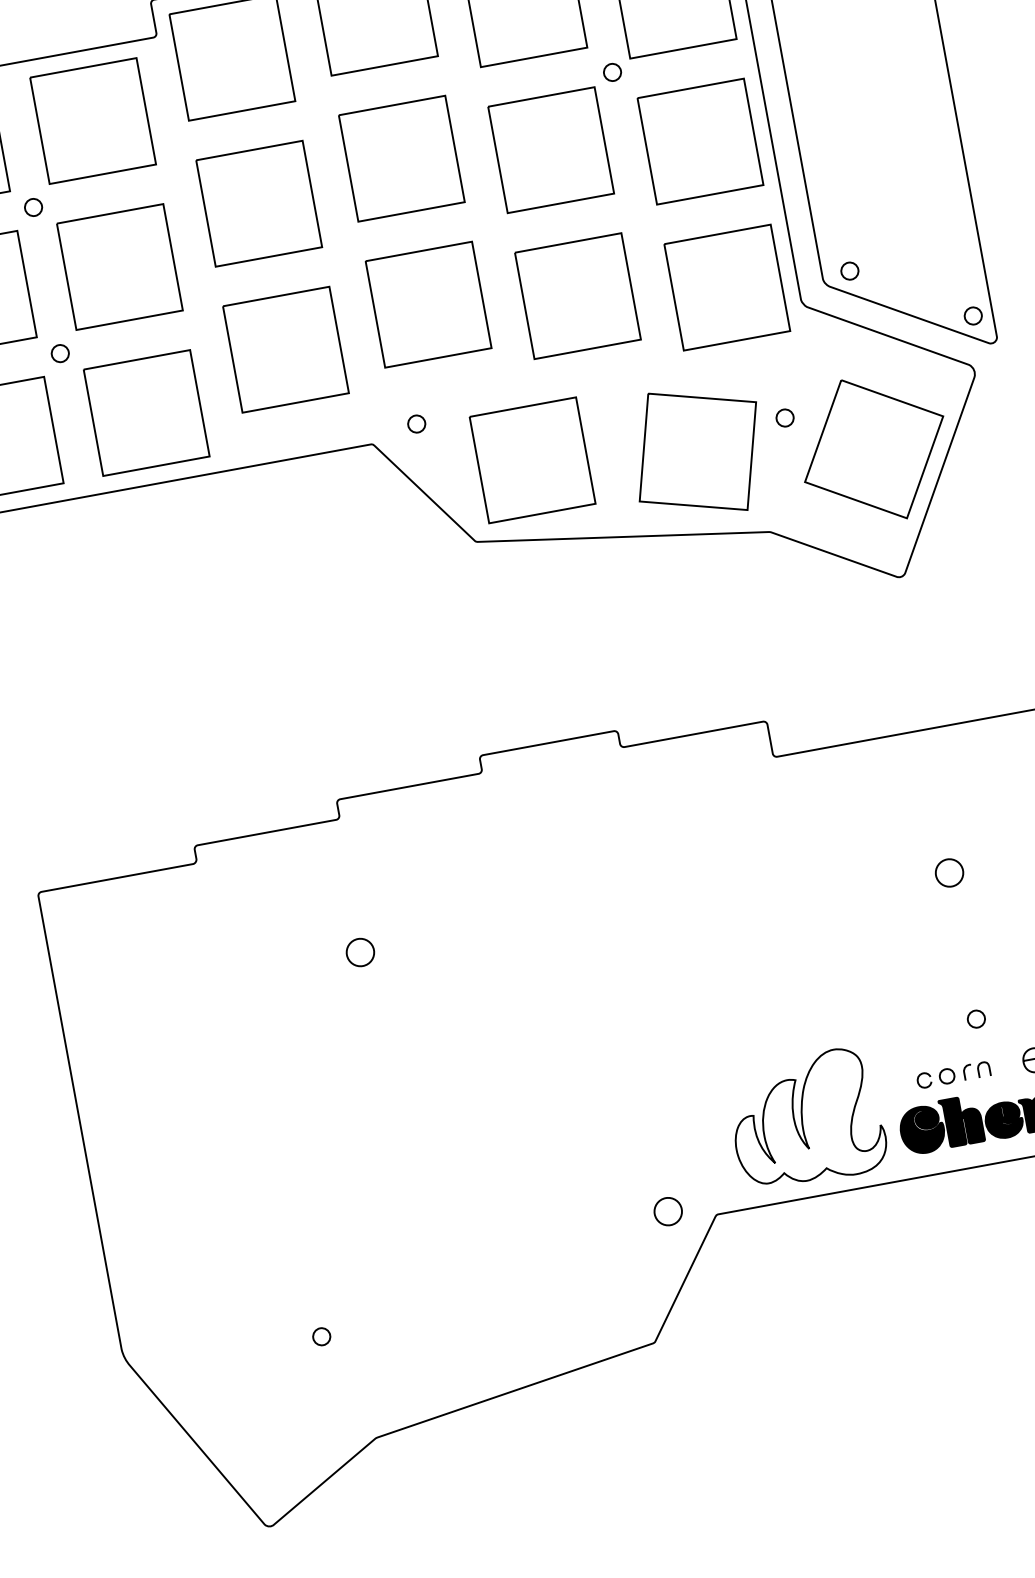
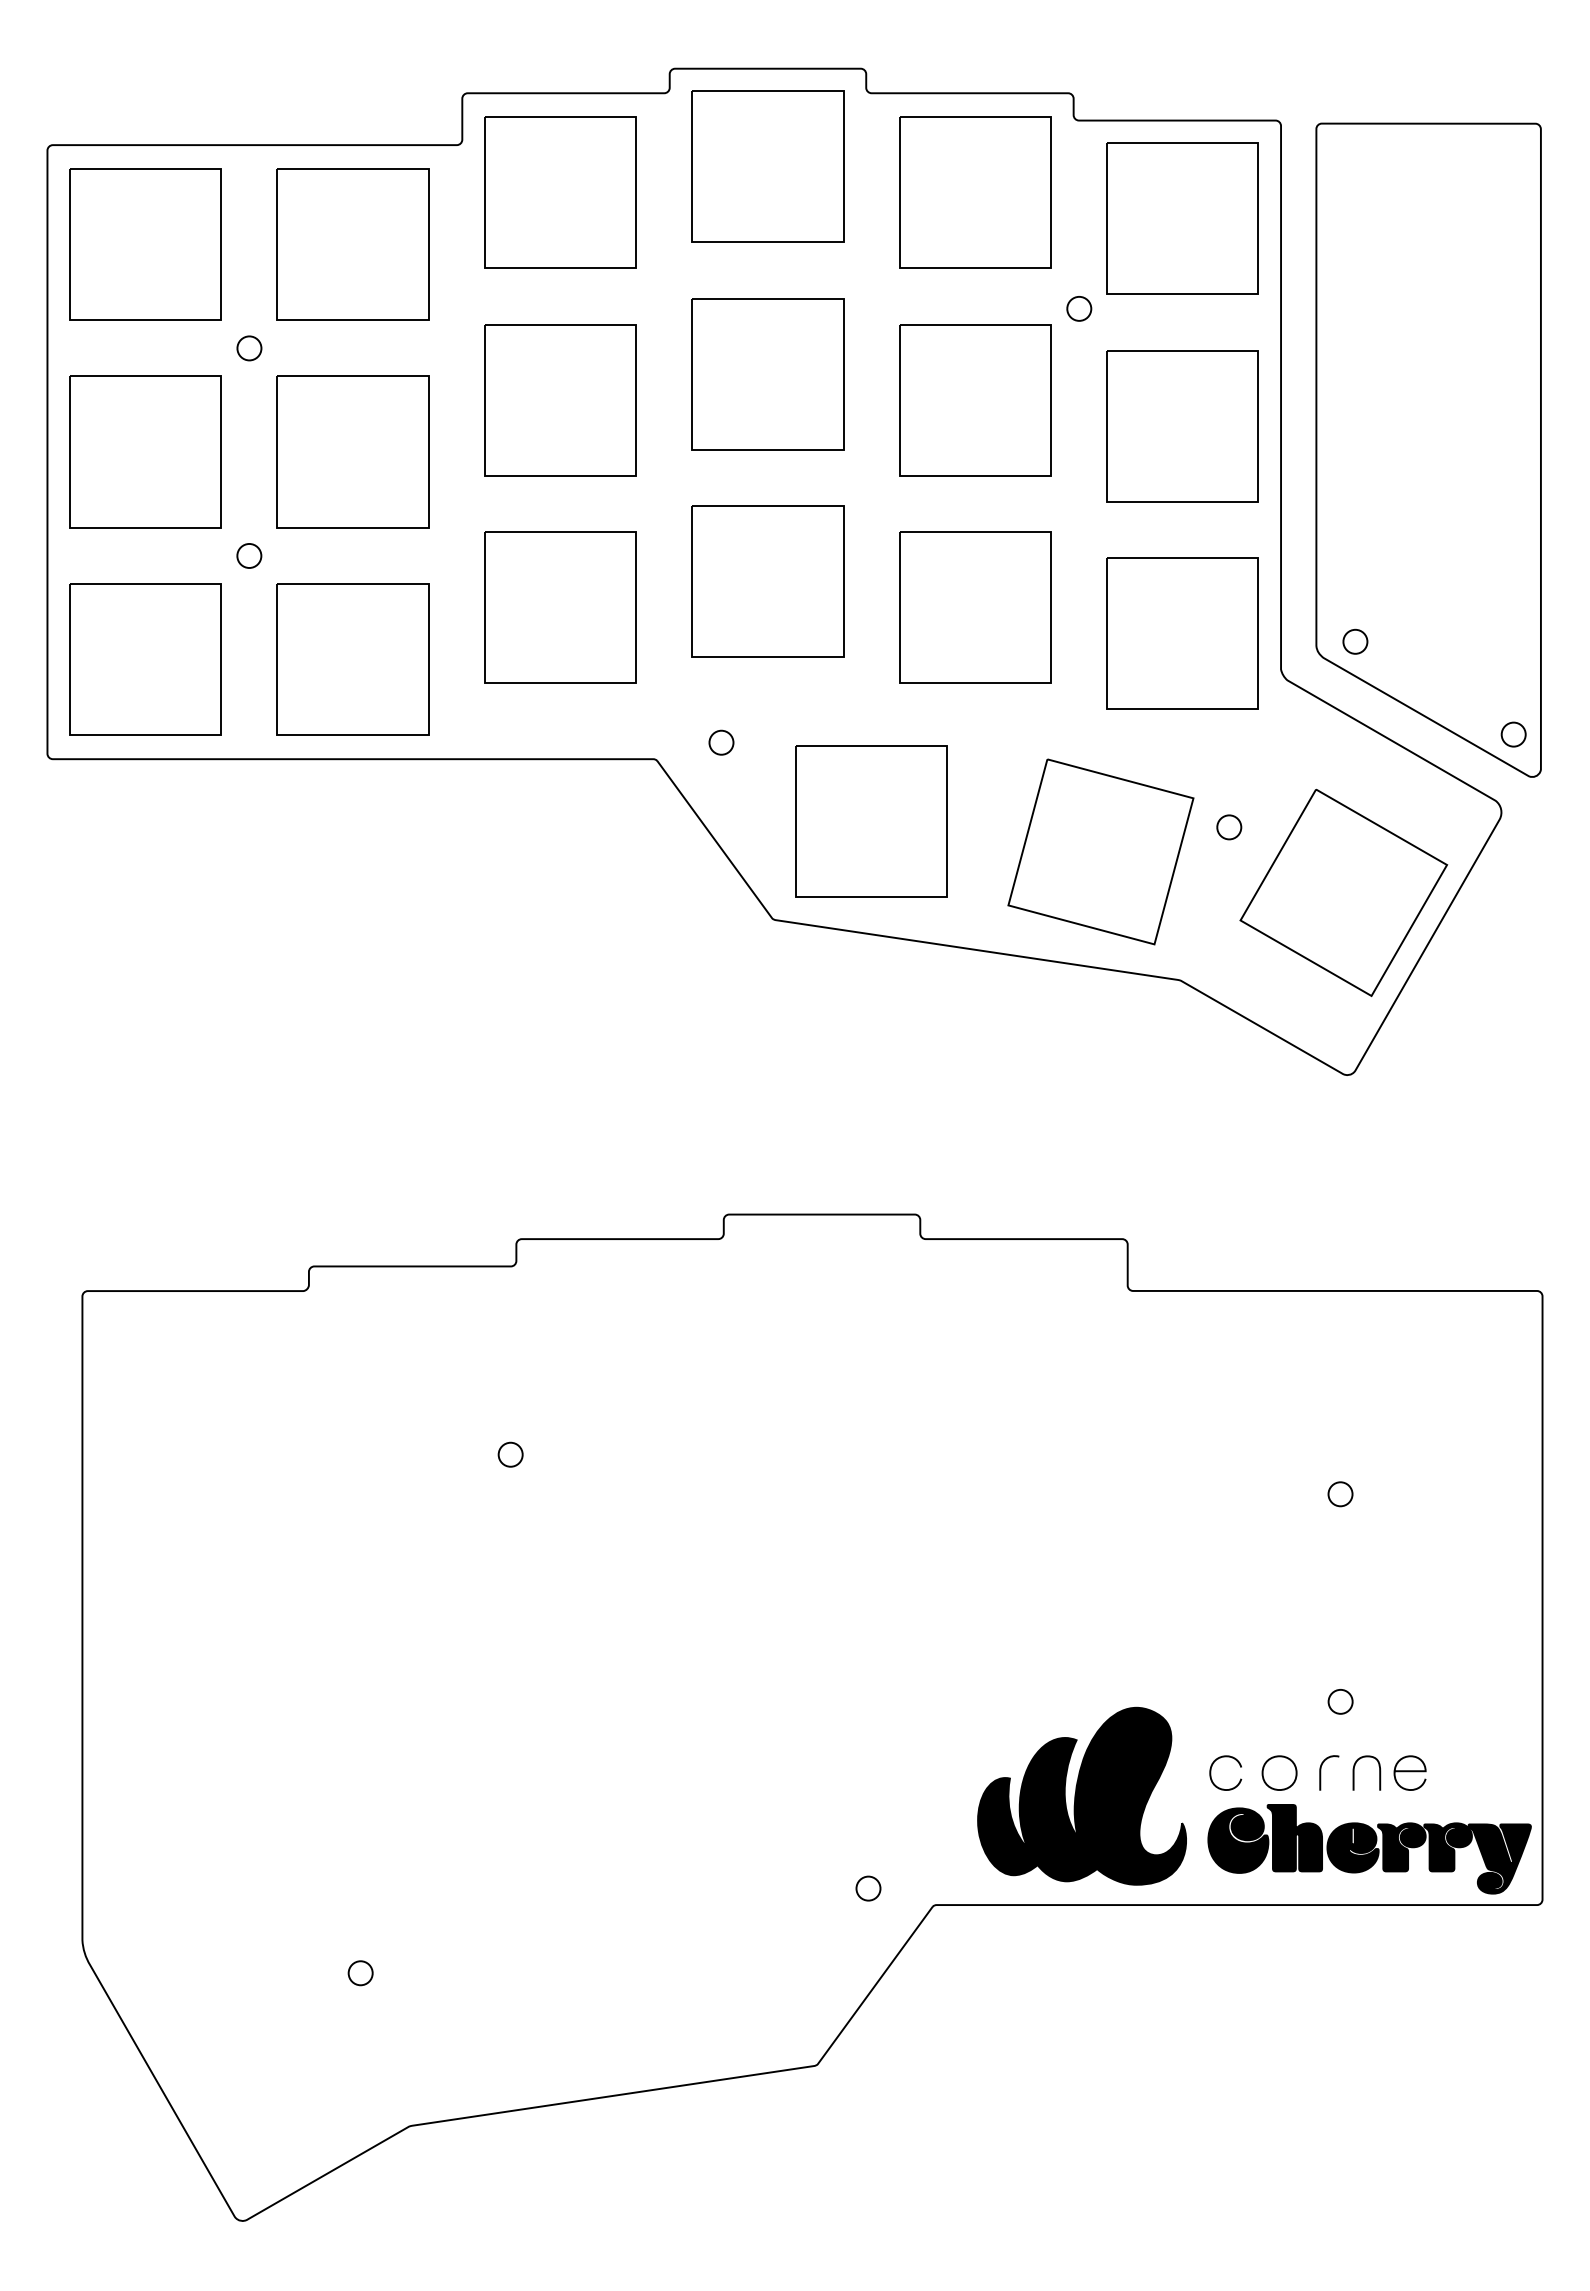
part: (949, 873) -> (1340, 1494), size x0.62
part: (360, 952) -> (510, 1454), size x0.62
part: (953, 1074) -> (1295, 1772), size x1.67
fill: (806, 1118) -> (1082, 1795), added
part: (668, 1211) -> (868, 1888), size x0.62

